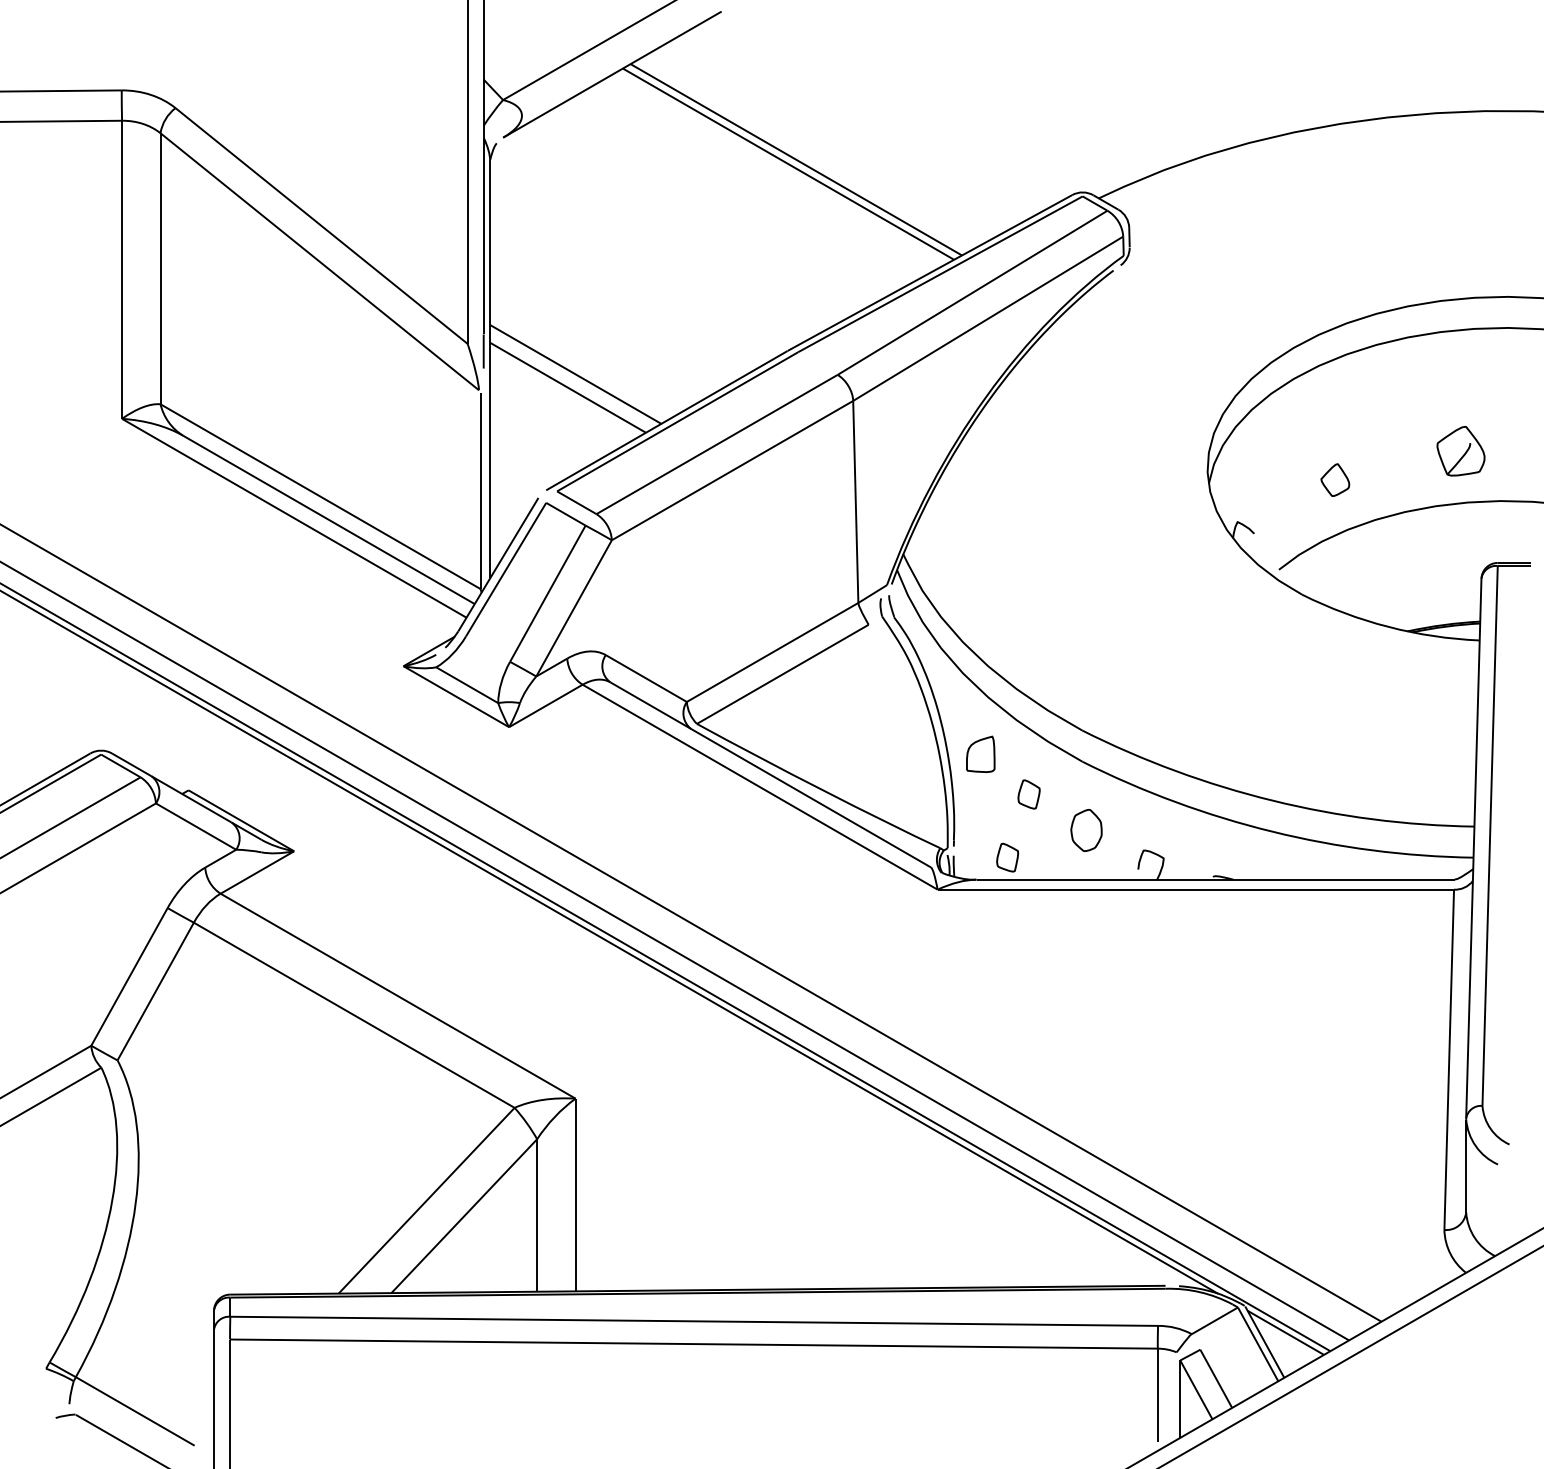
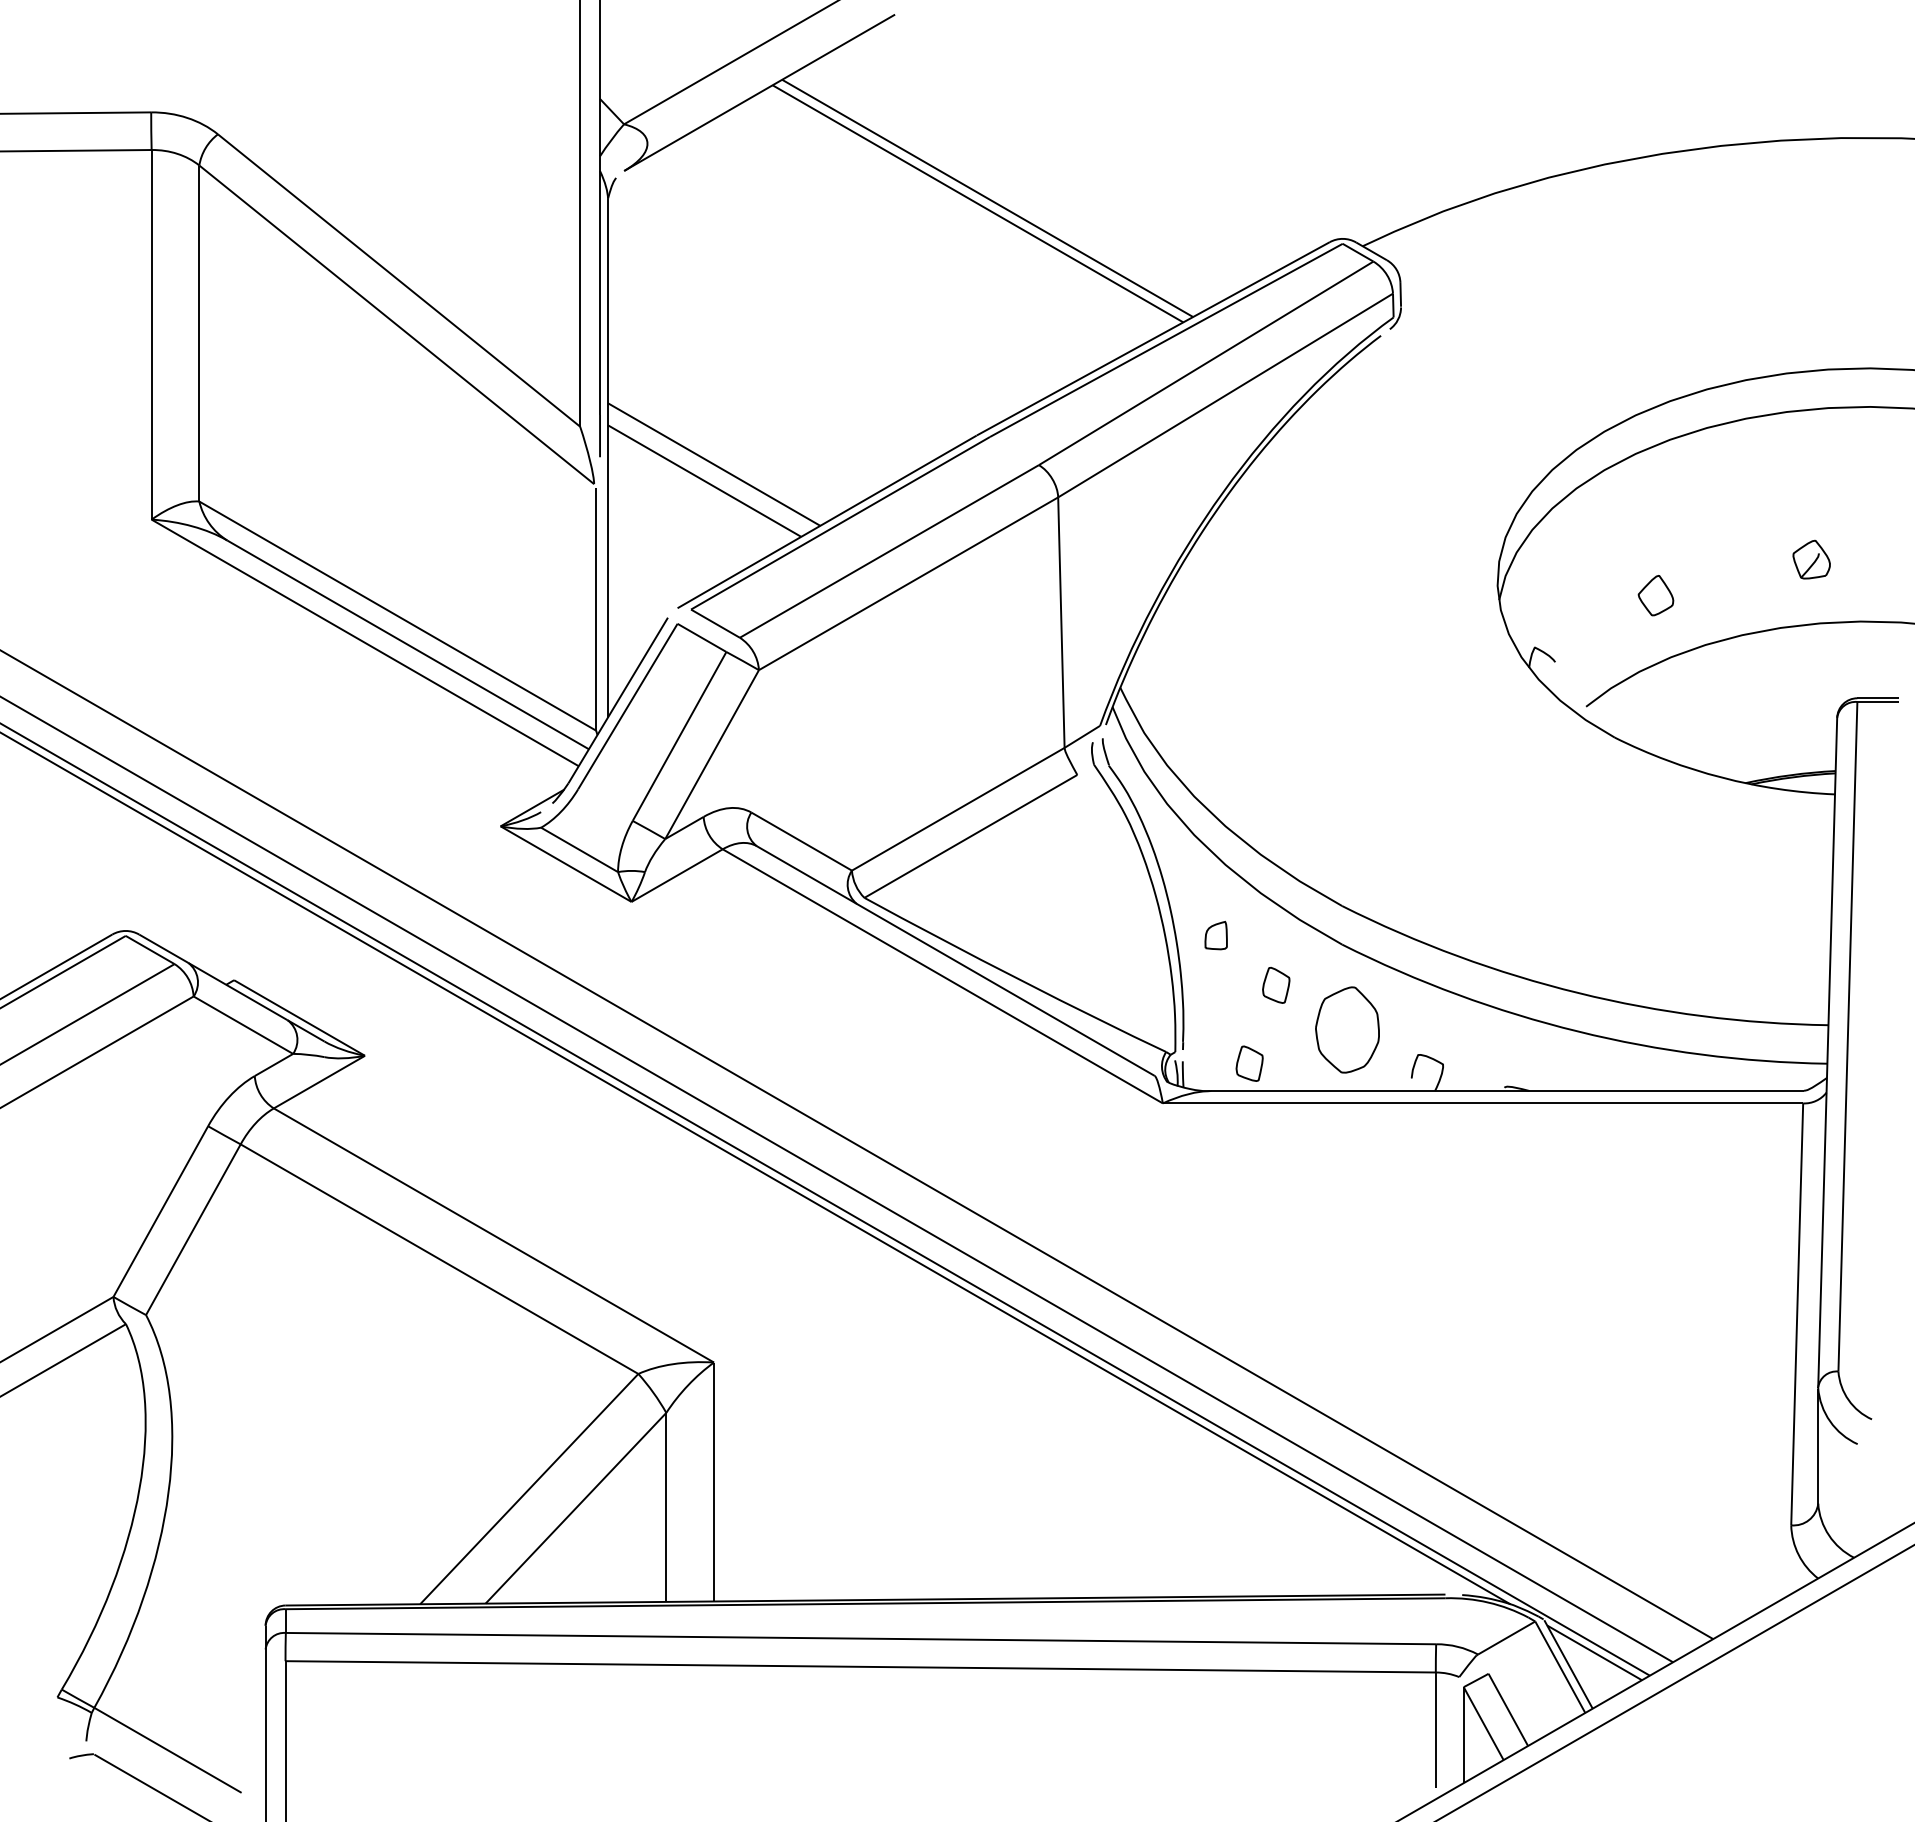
part: (1460, 451) -> (1811, 559), size x0.62
part: (980, 754) -> (1215, 935), size x0.62
part: (1086, 830) -> (1347, 1029), size x1.67

